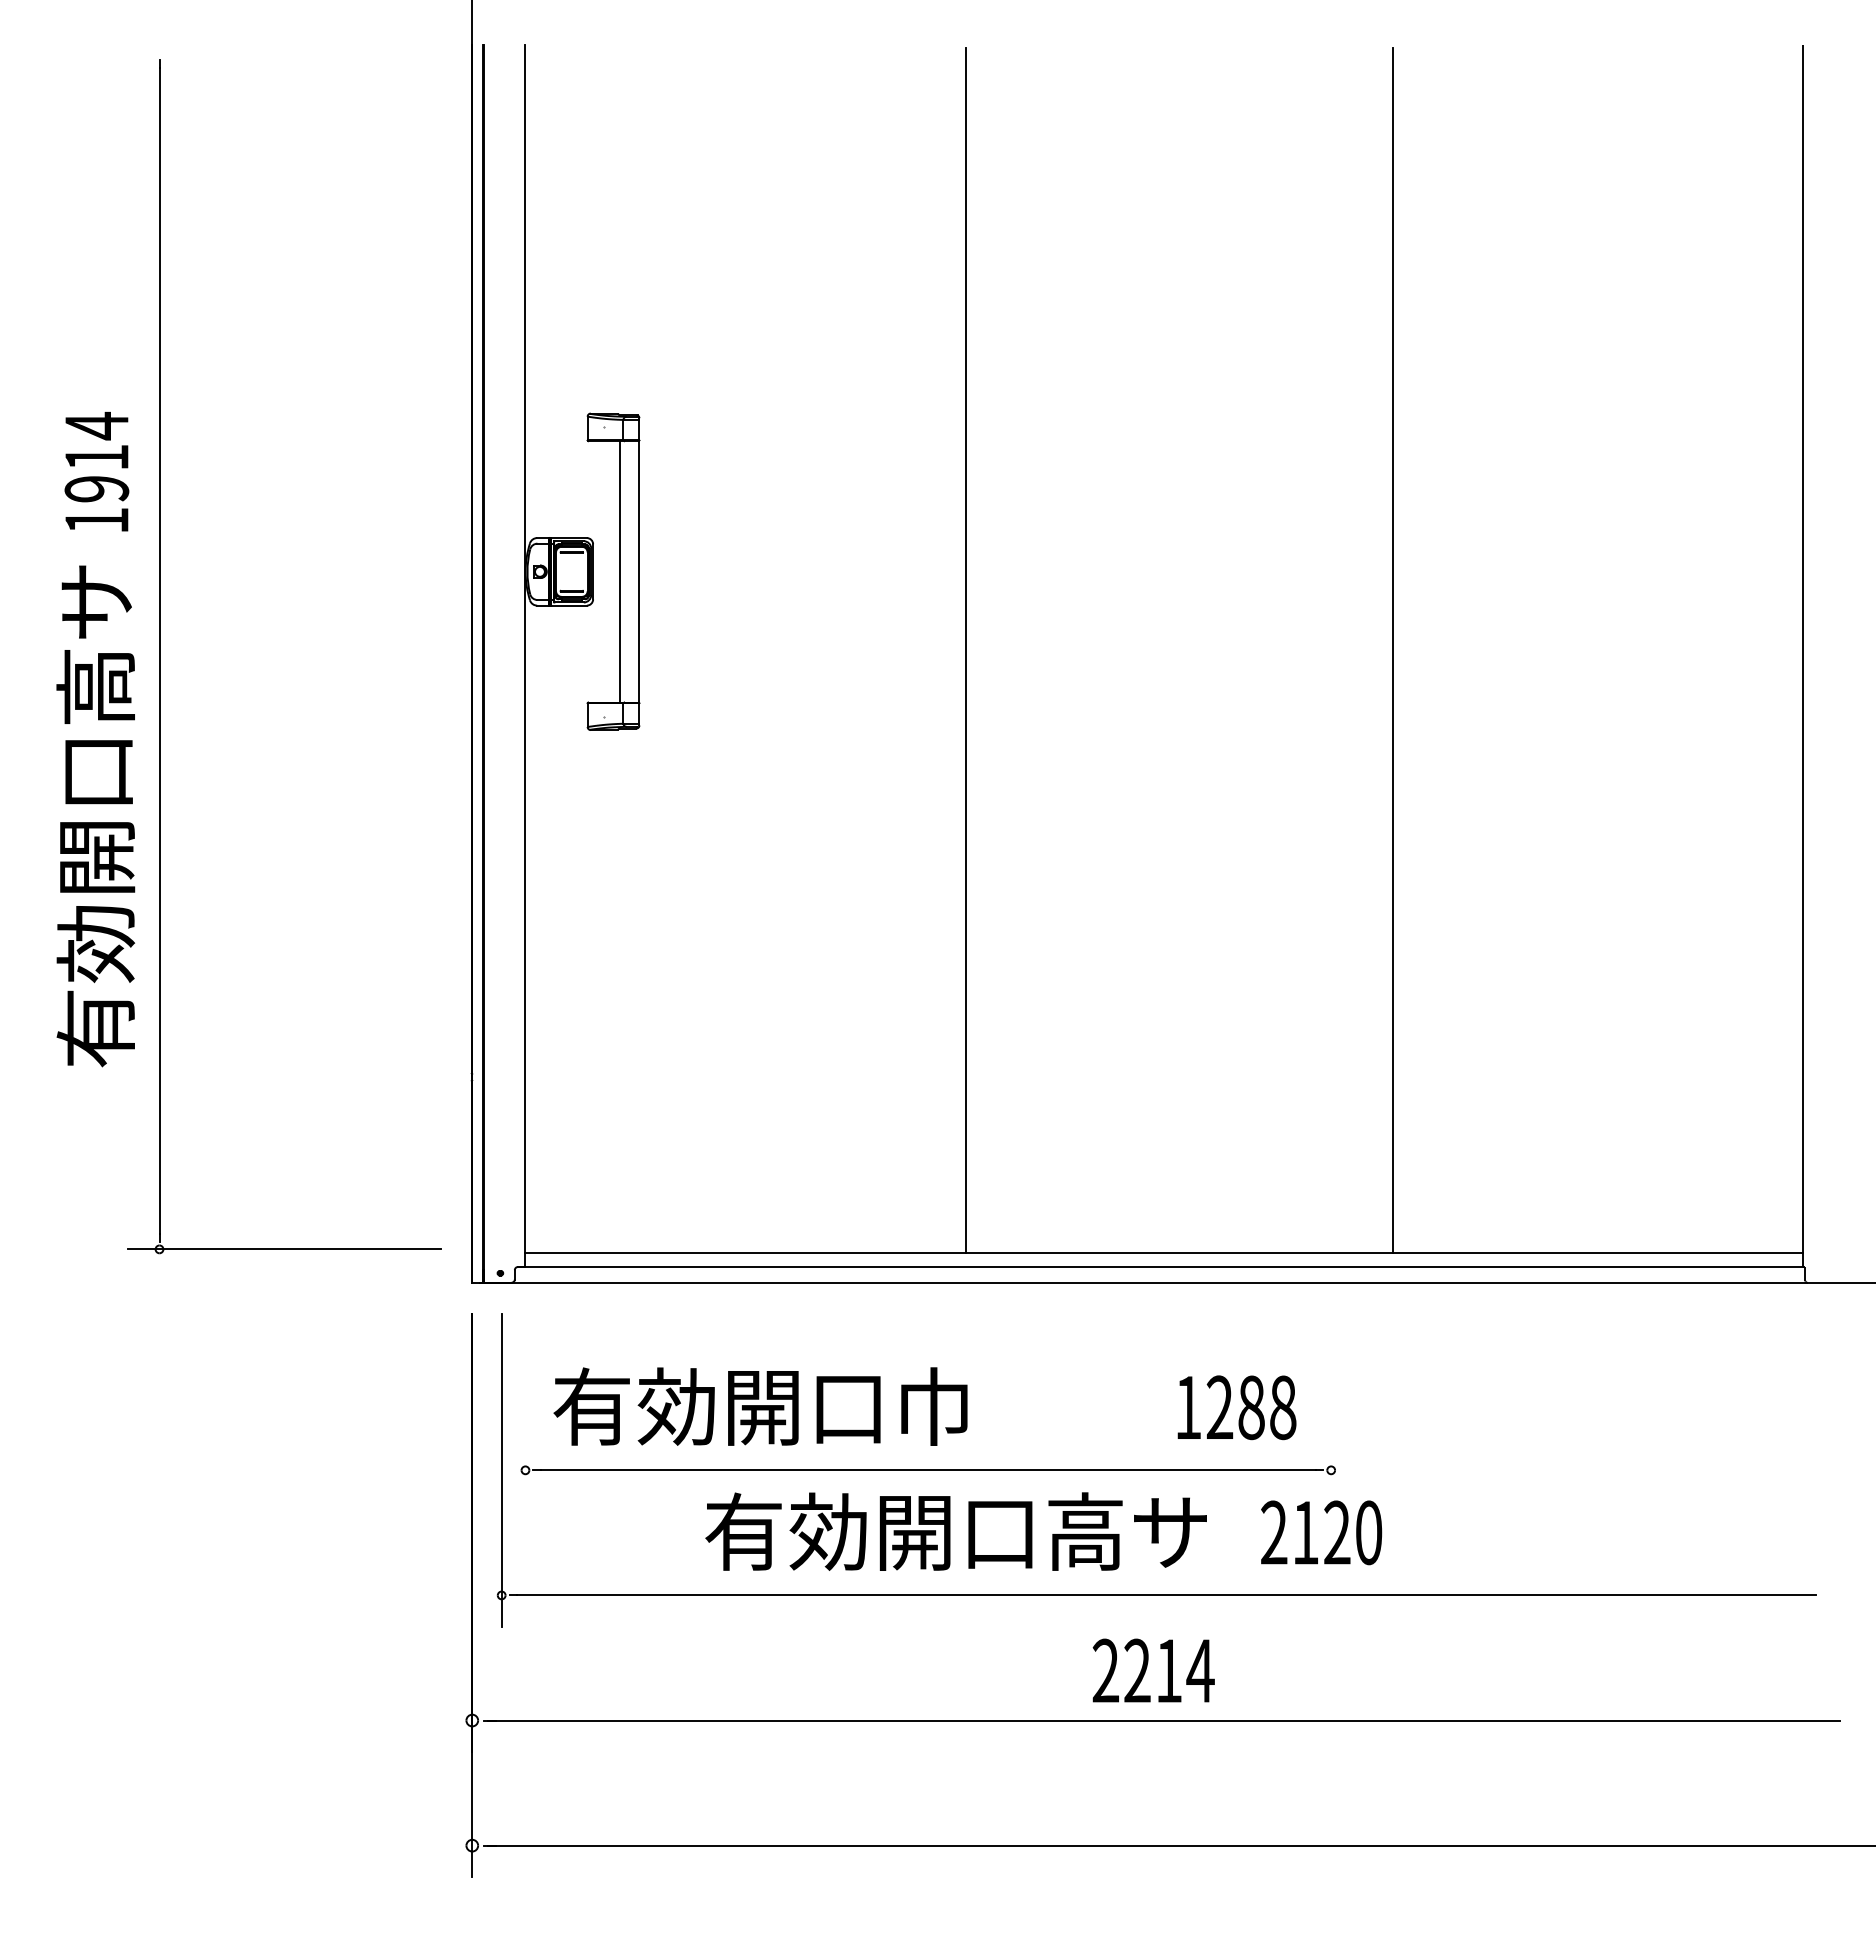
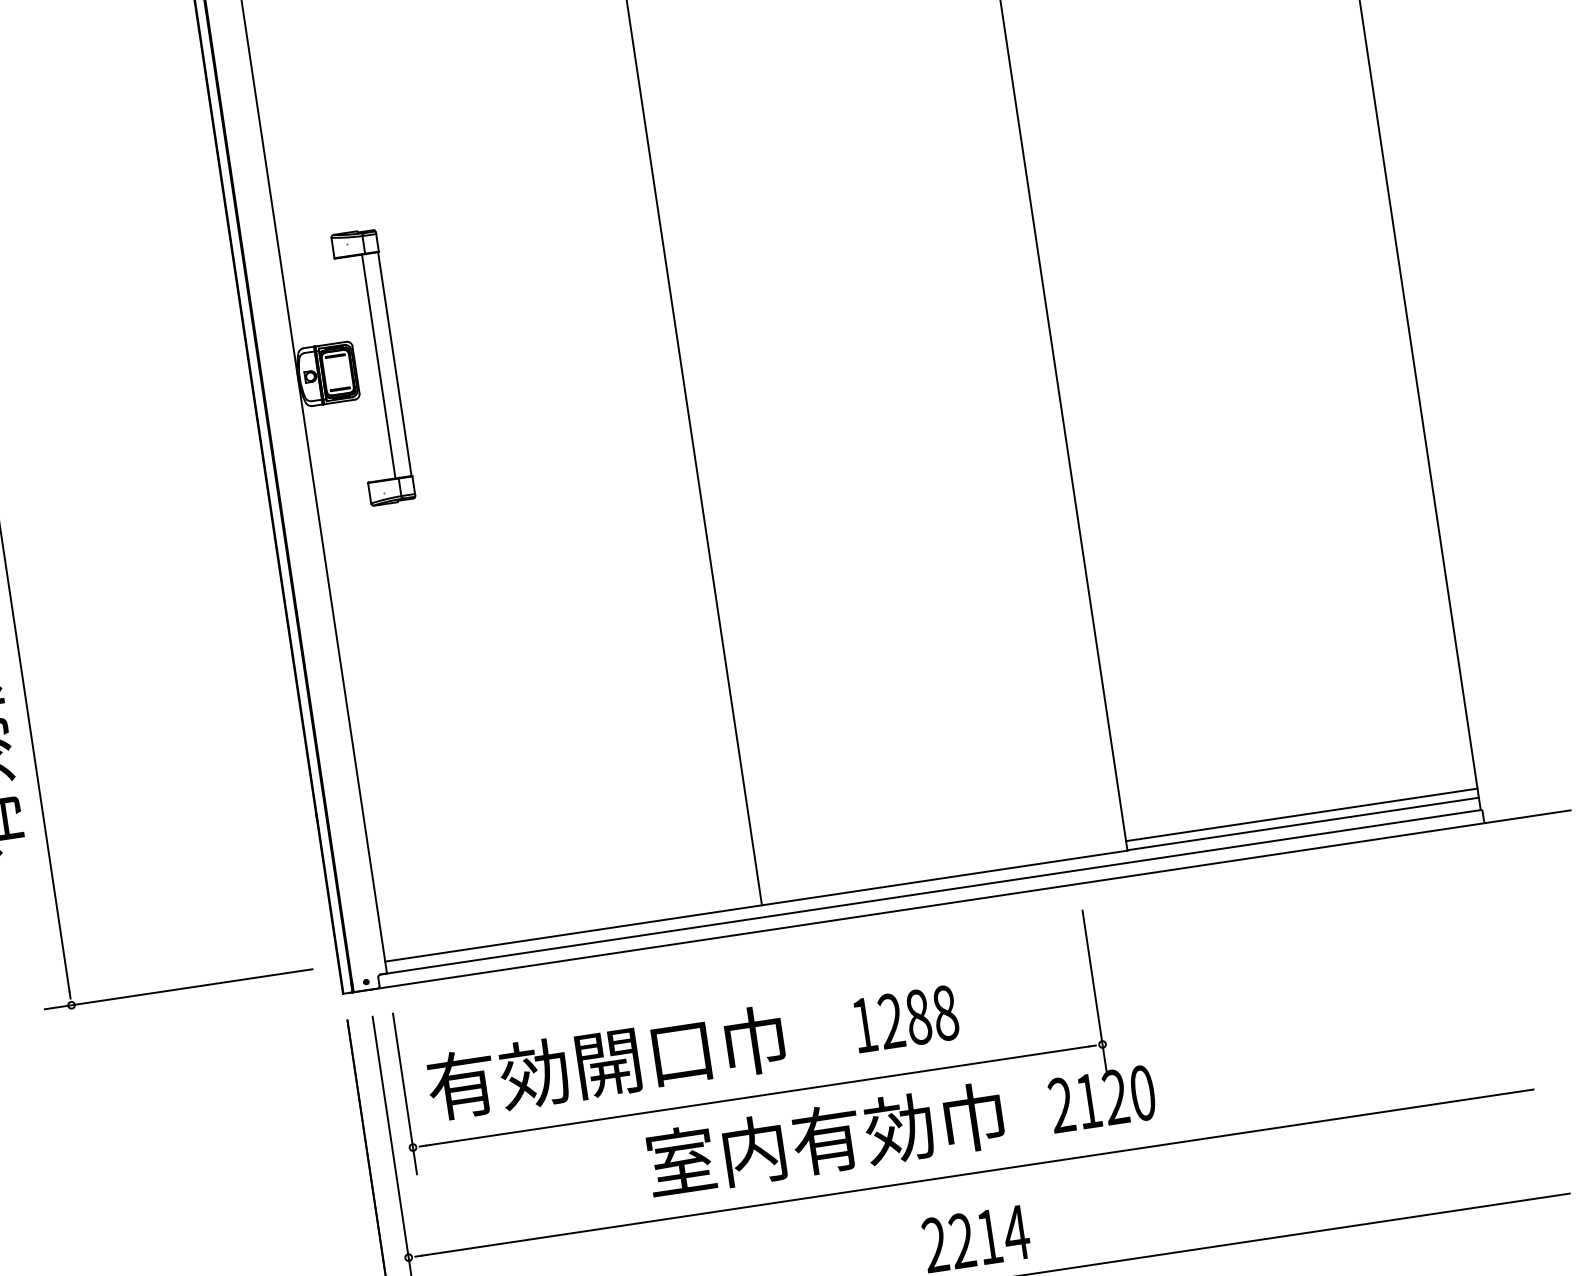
line: (1597, 1241) -> (1301, 814), added
line: (525, 1407) -> (405, 1093), added
text: (1236, 1407) -> (905, 1018), moved
line: (1331, 1407) -> (1094, 990), added
text: (955, 1531) -> (788, 1144), 有効開口高サ -> 室内有効巾

